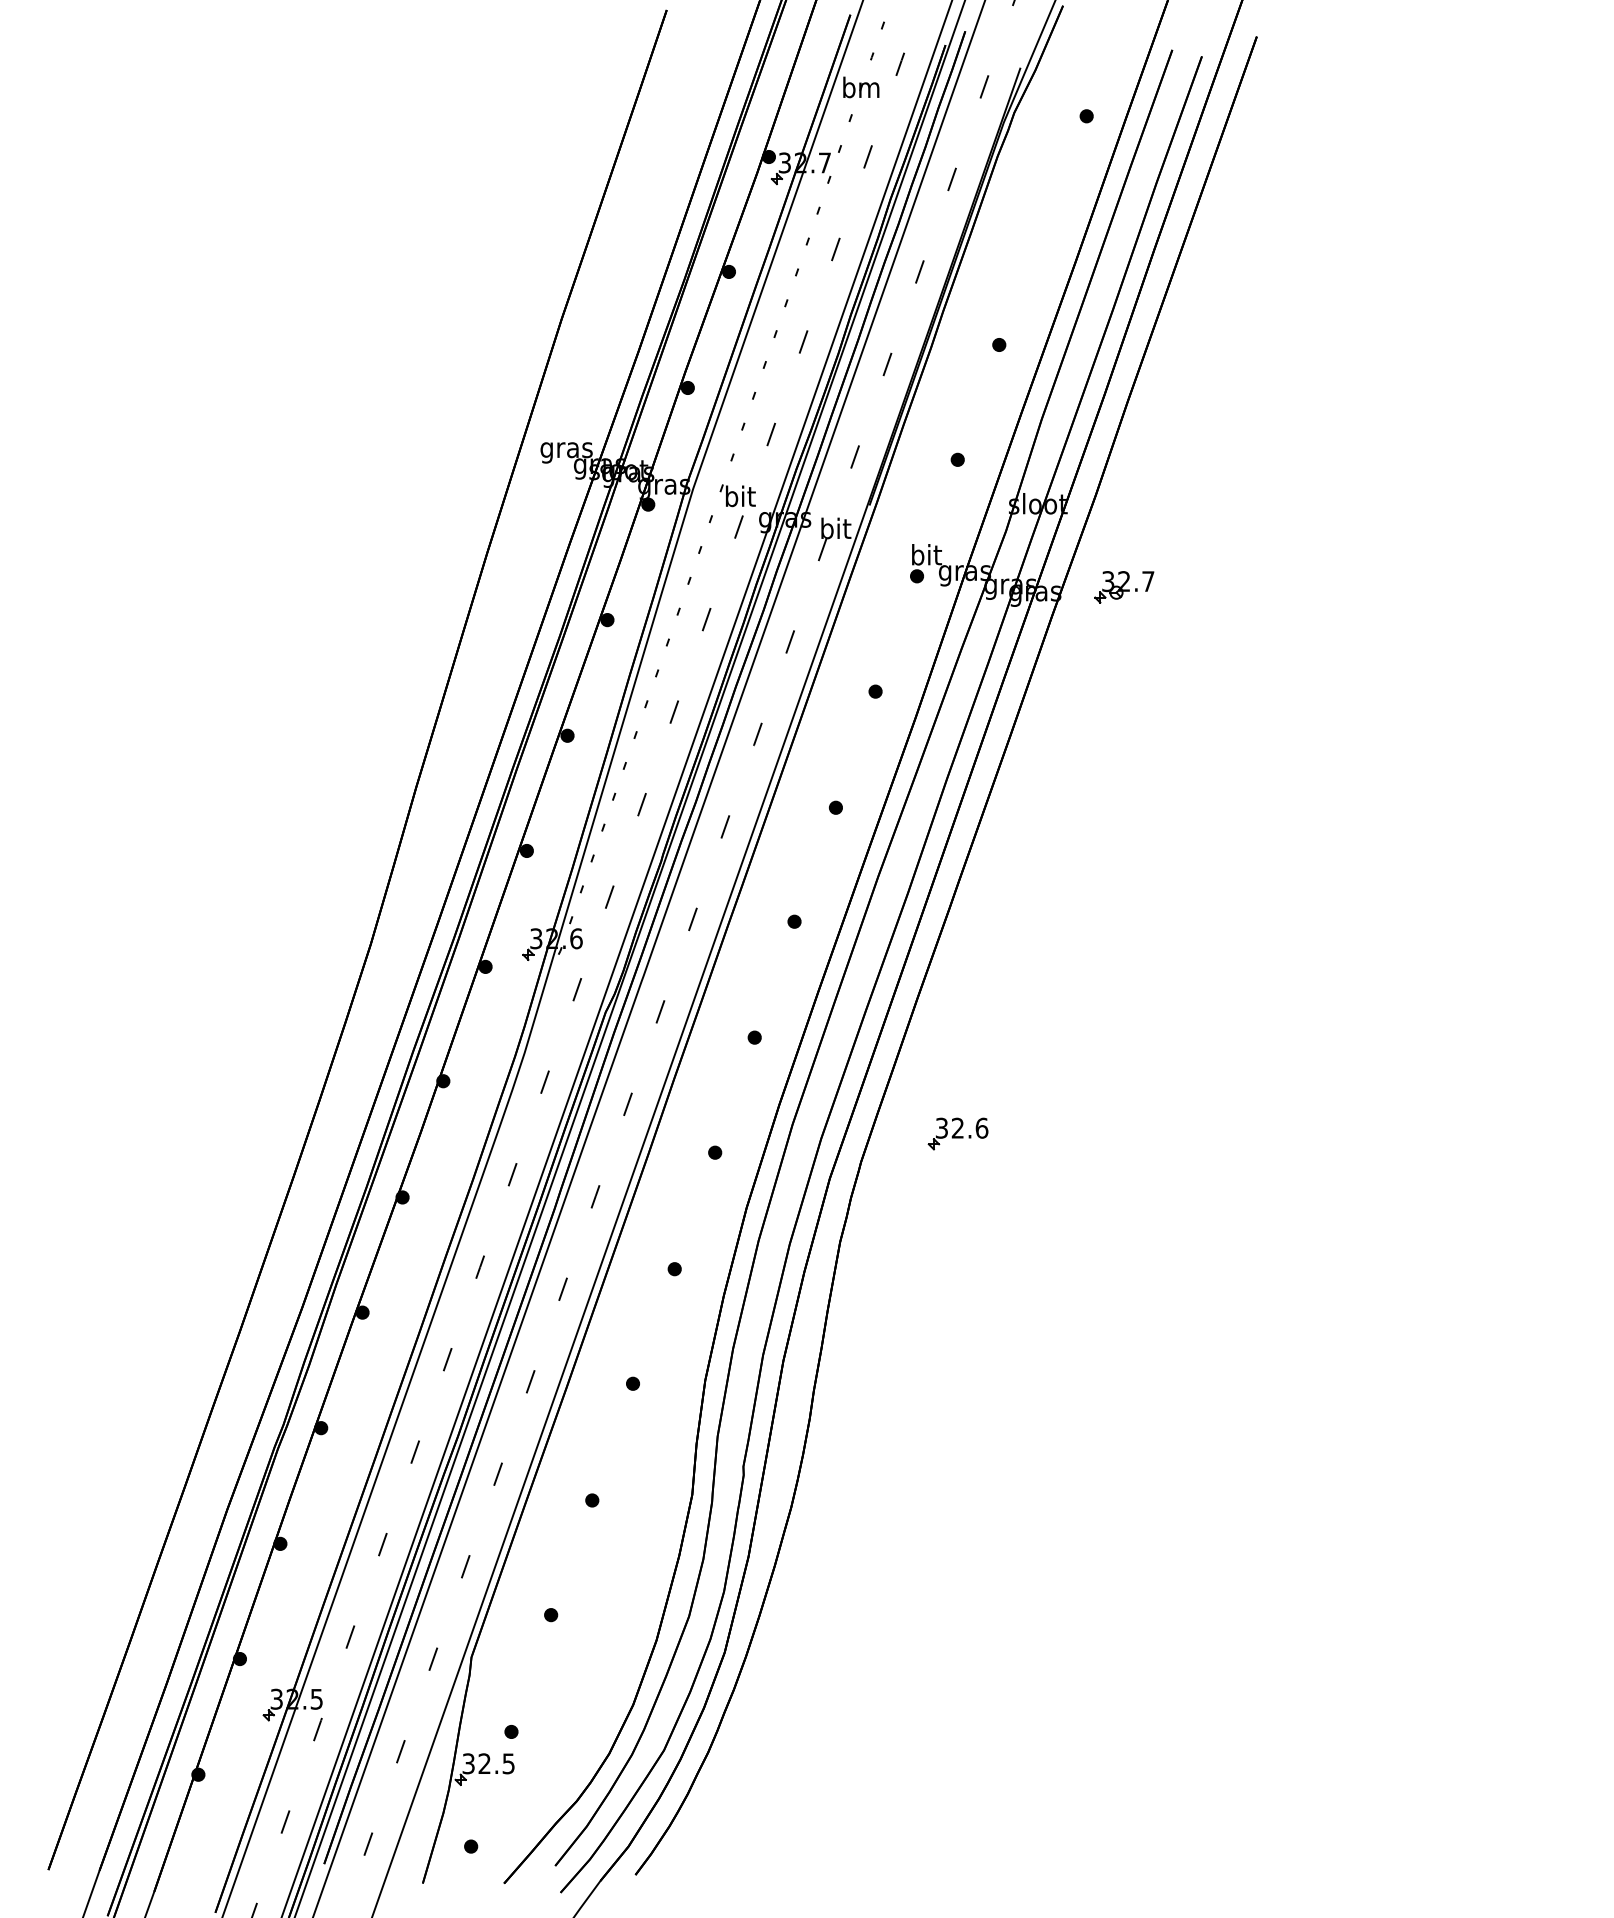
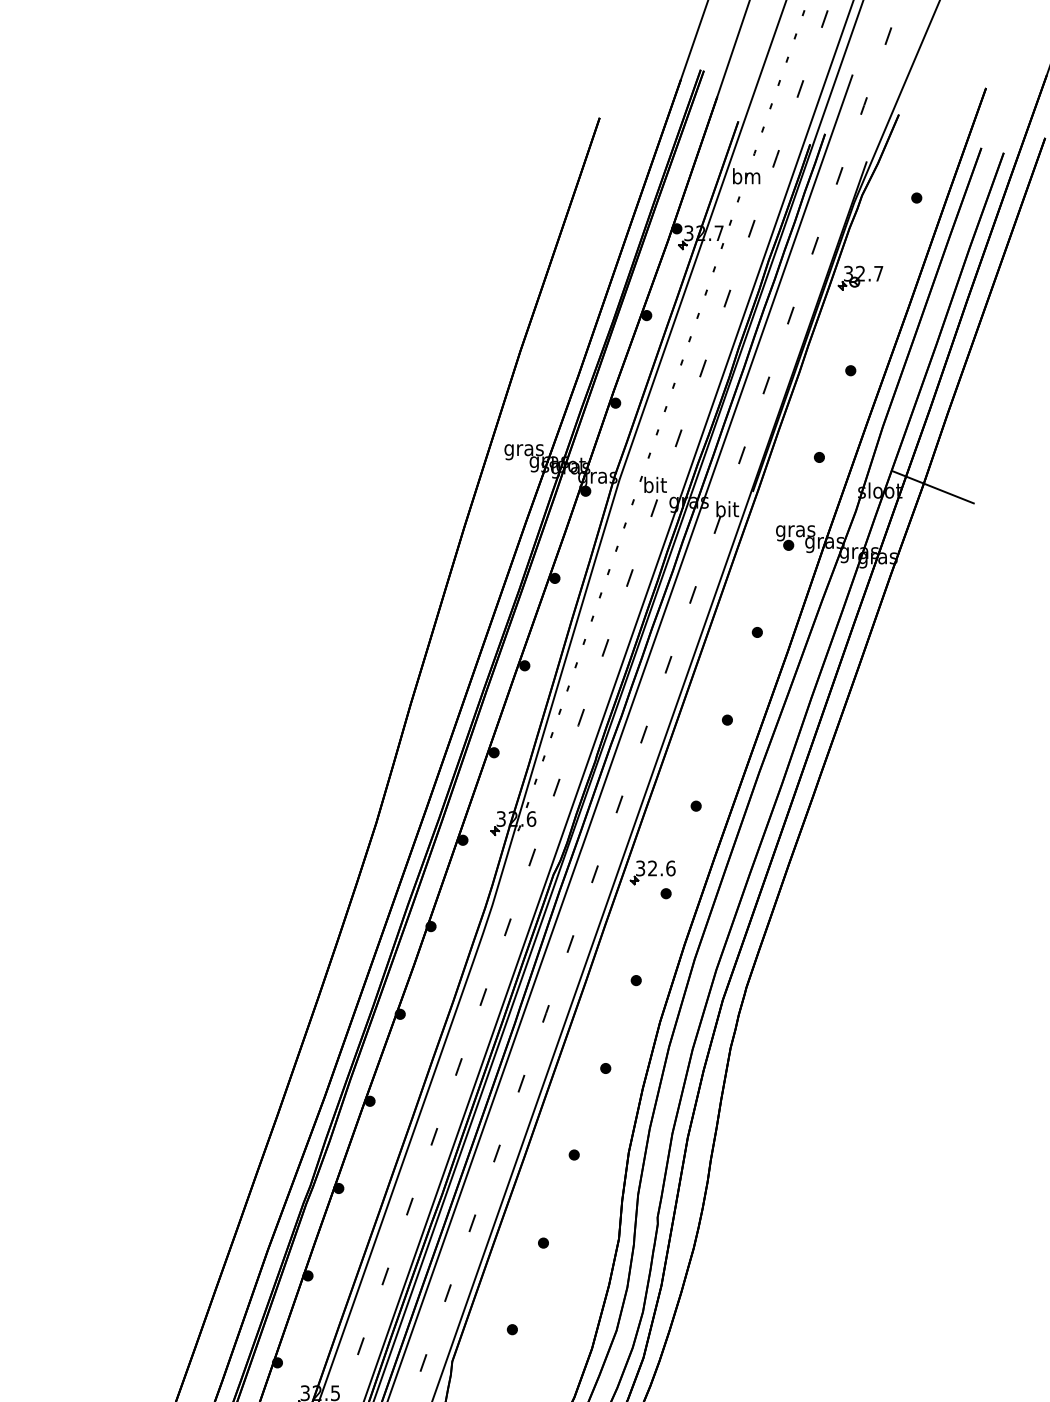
line: (1108, 499) -> (933, 487), added
text: (926, 557) -> (795, 531), bit -> gras
part: (1124, 587) -> (860, 278), moved
part: (957, 1133) -> (652, 872), moved

